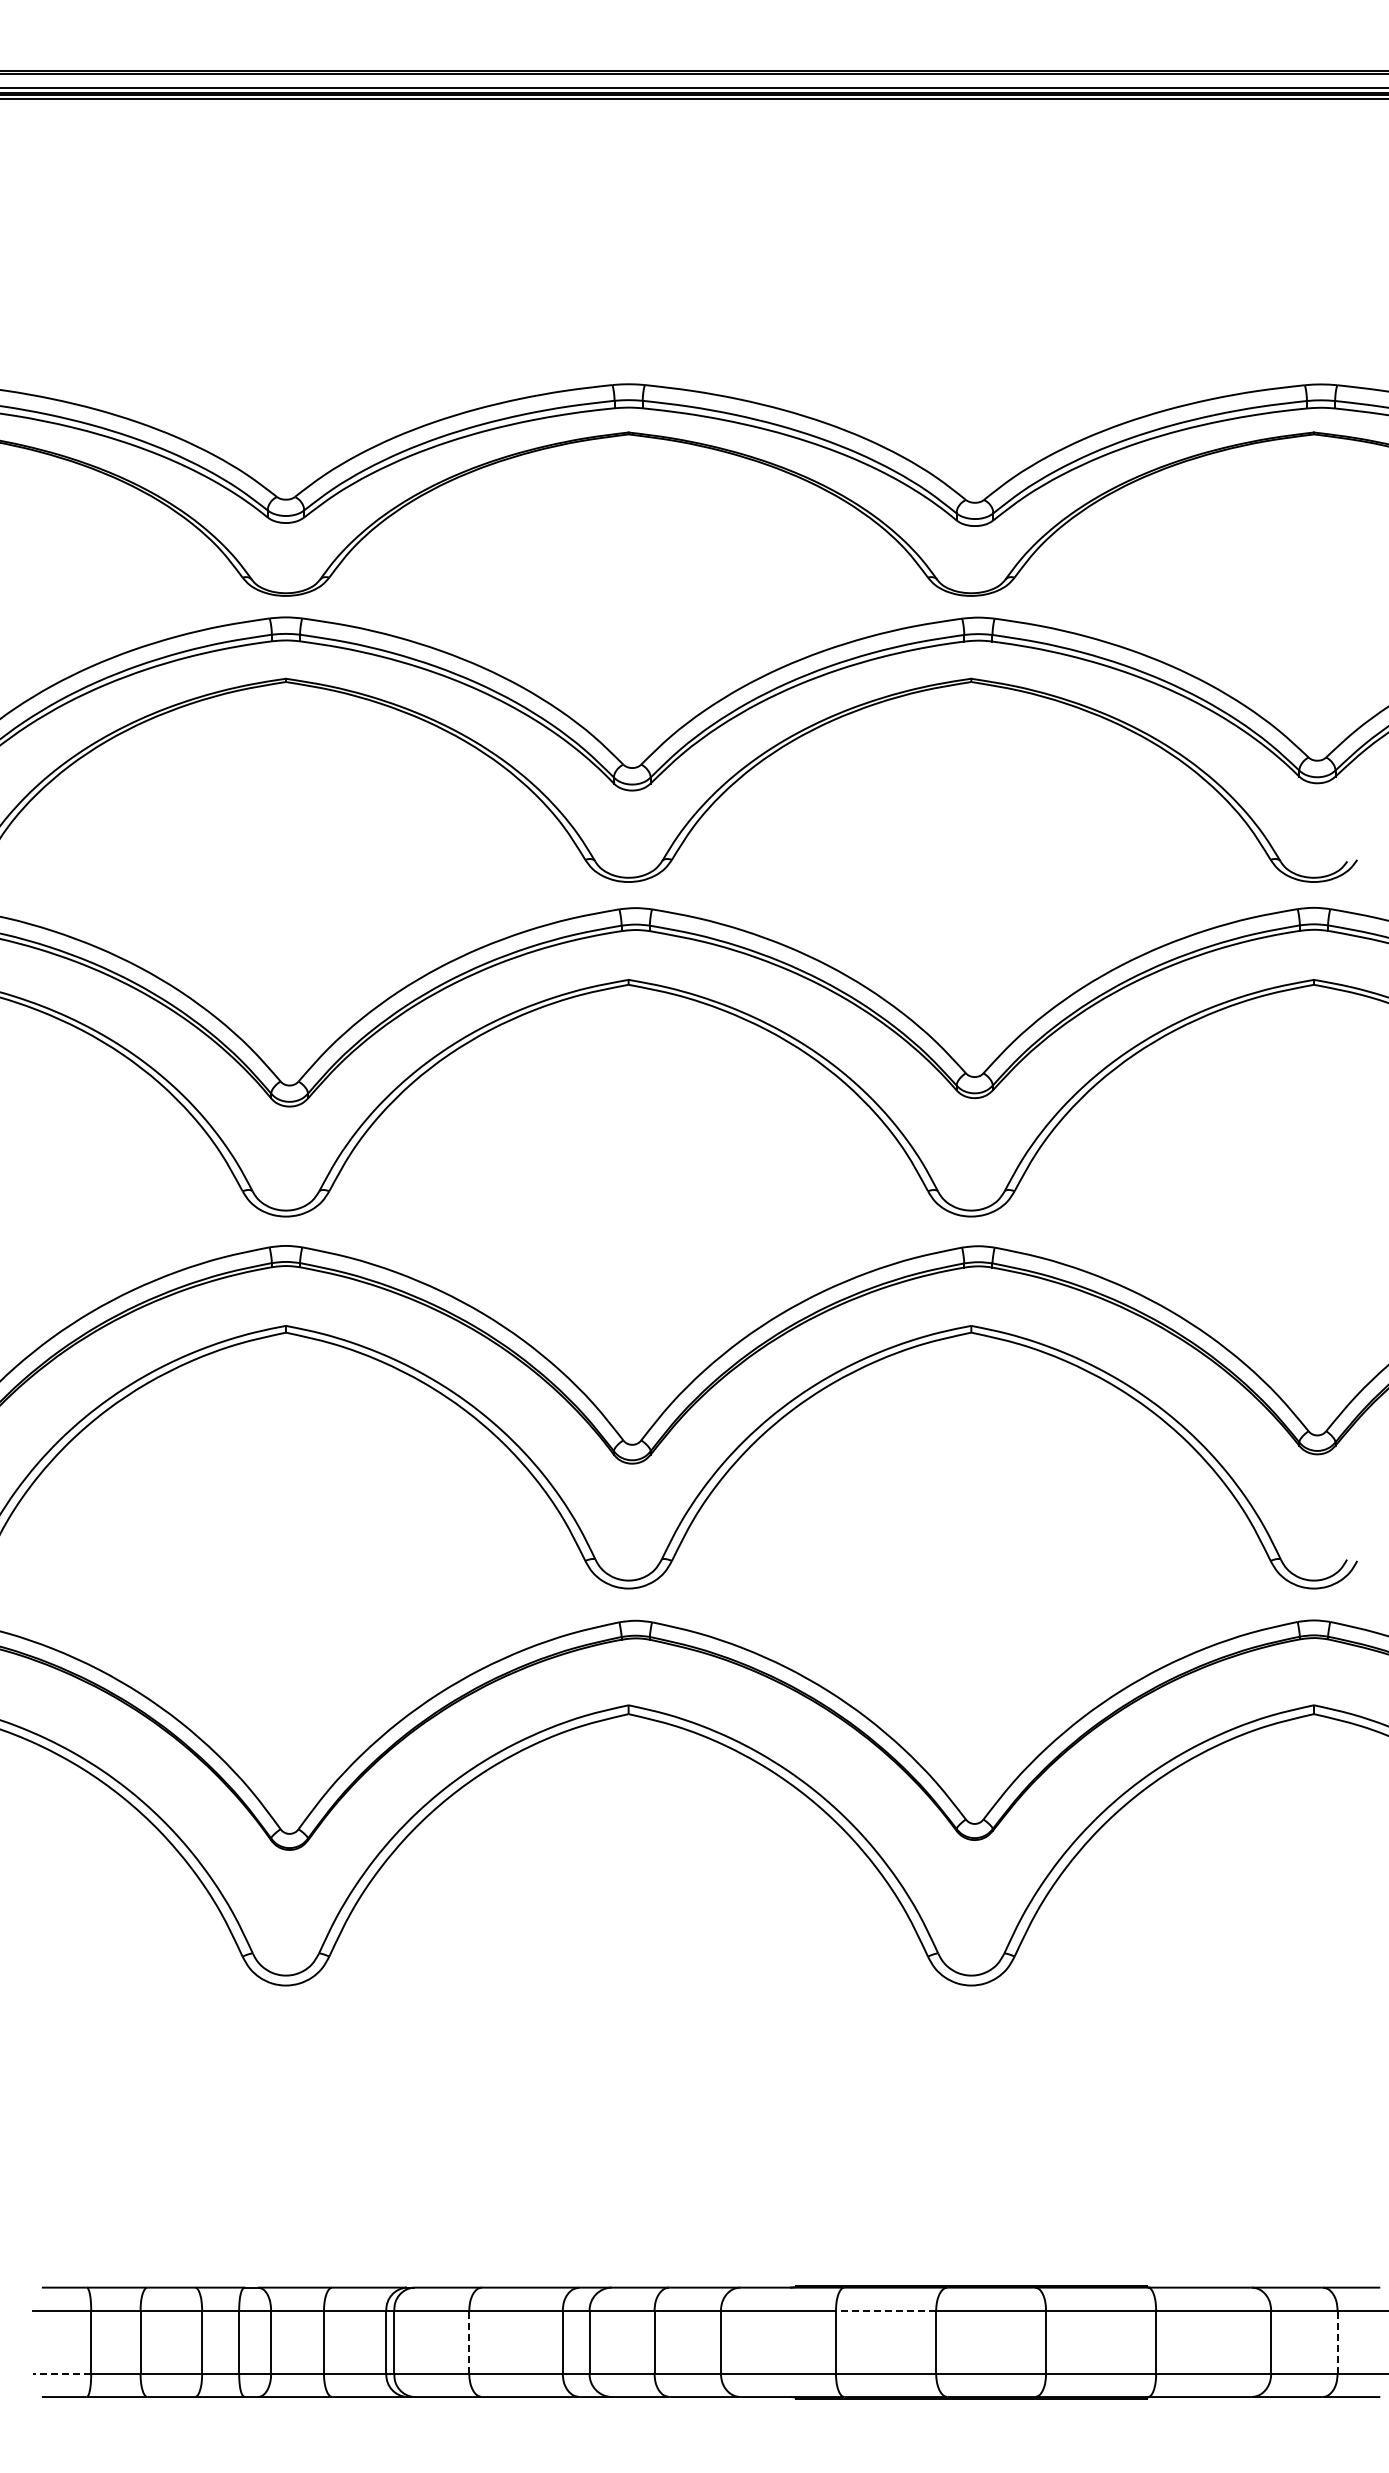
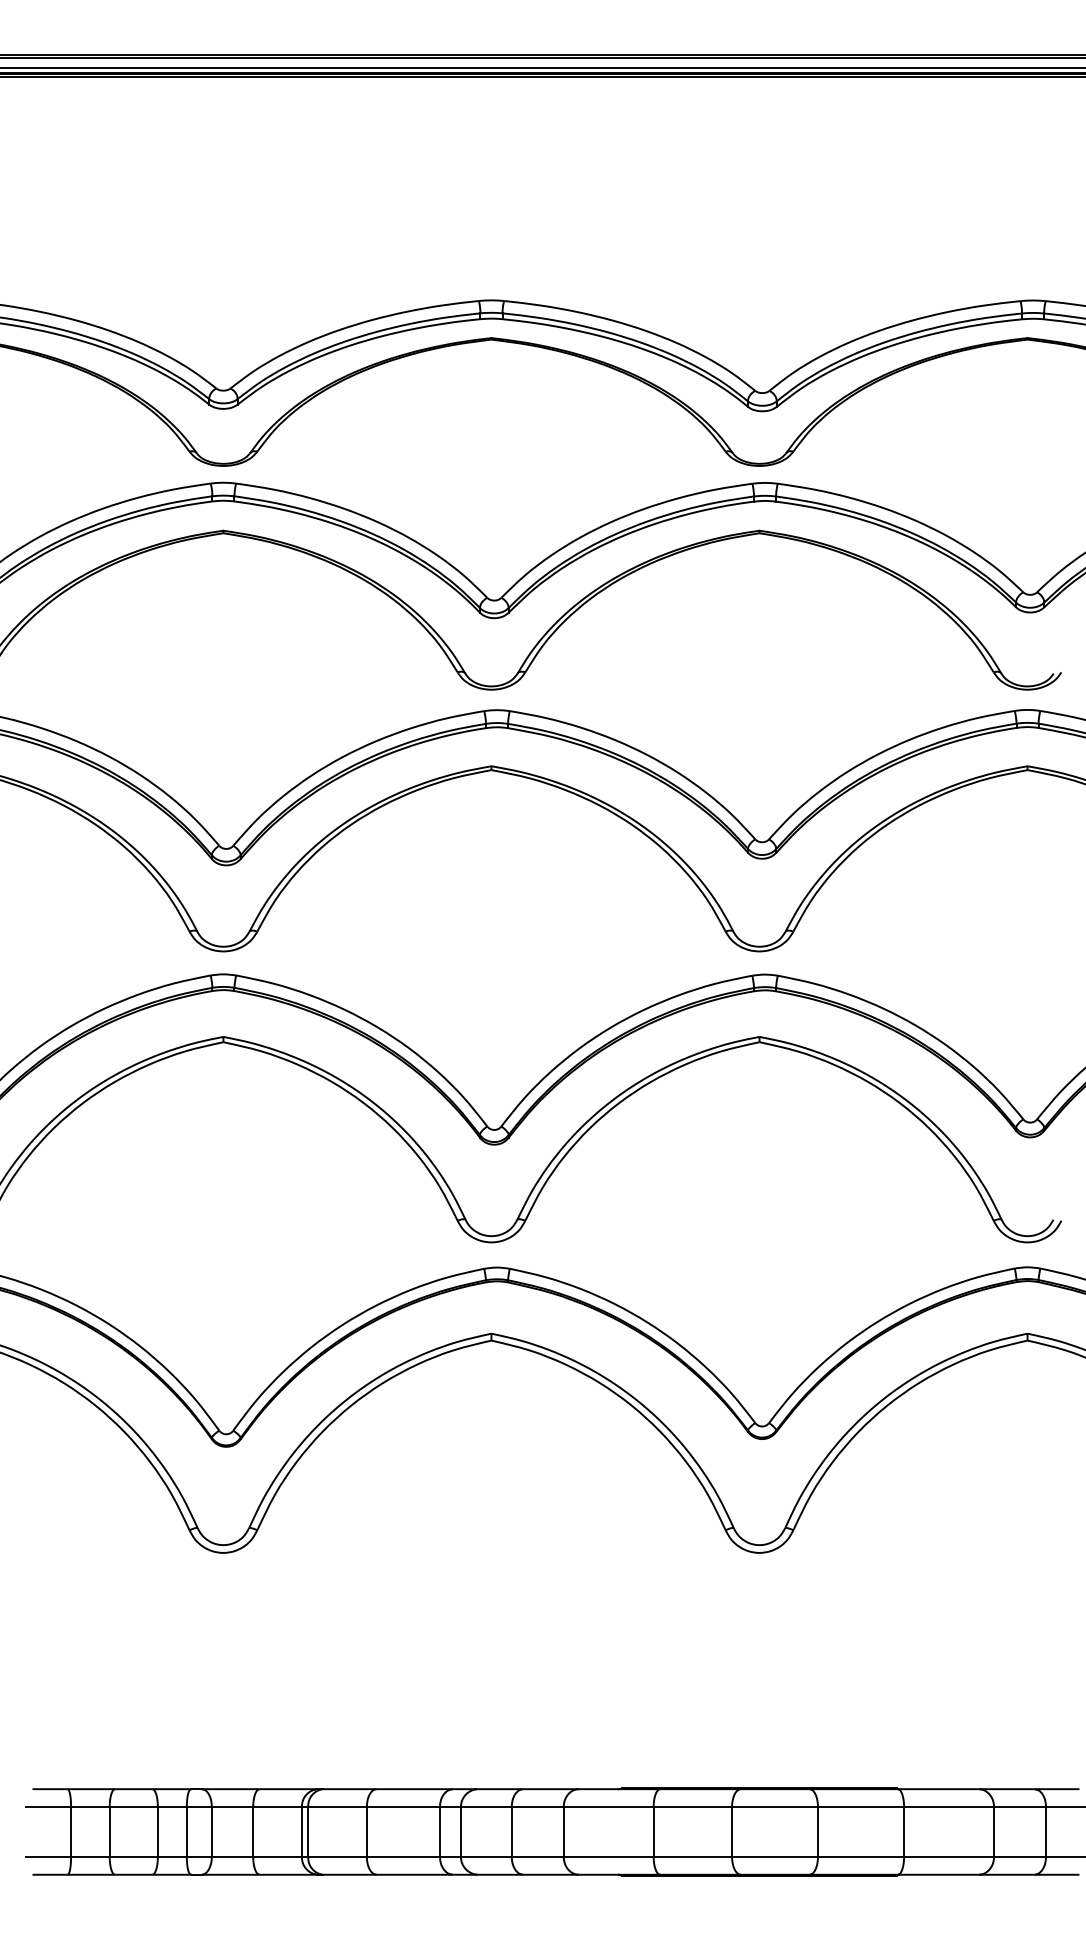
line: (885, 2310) -> (692, 1807), dashed -> solid
line: (469, 2342) -> (367, 1832), dashed -> solid
line: (1337, 2342) -> (1045, 1832), dashed -> solid
line: (61, 2373) -> (47, 1856), dashed -> solid

